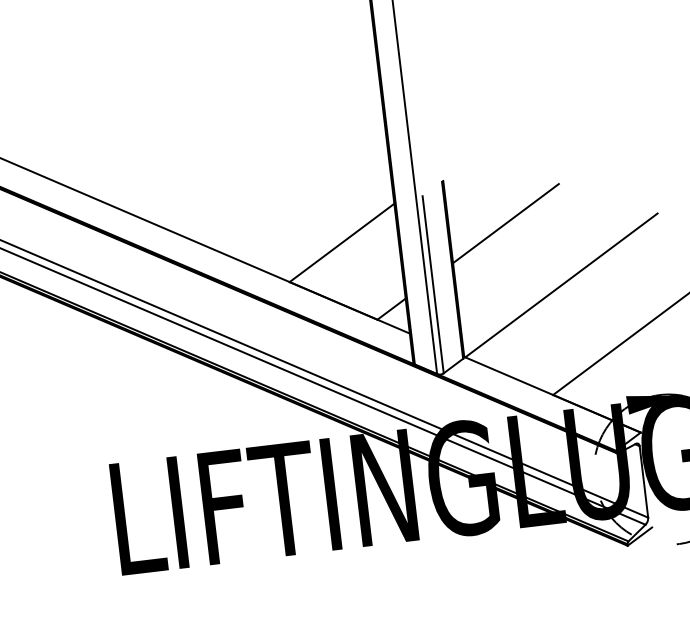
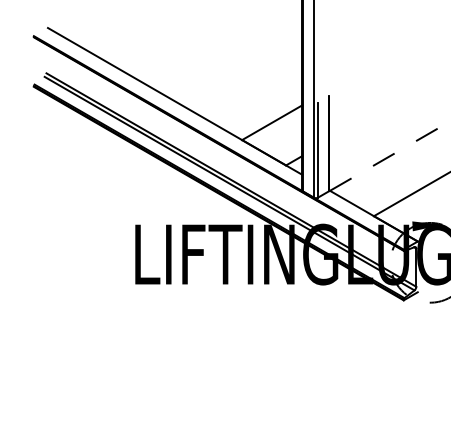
line: (505, 223) -> (359, 122), removed
line: (561, 284) -> (385, 158), solid -> dashed

